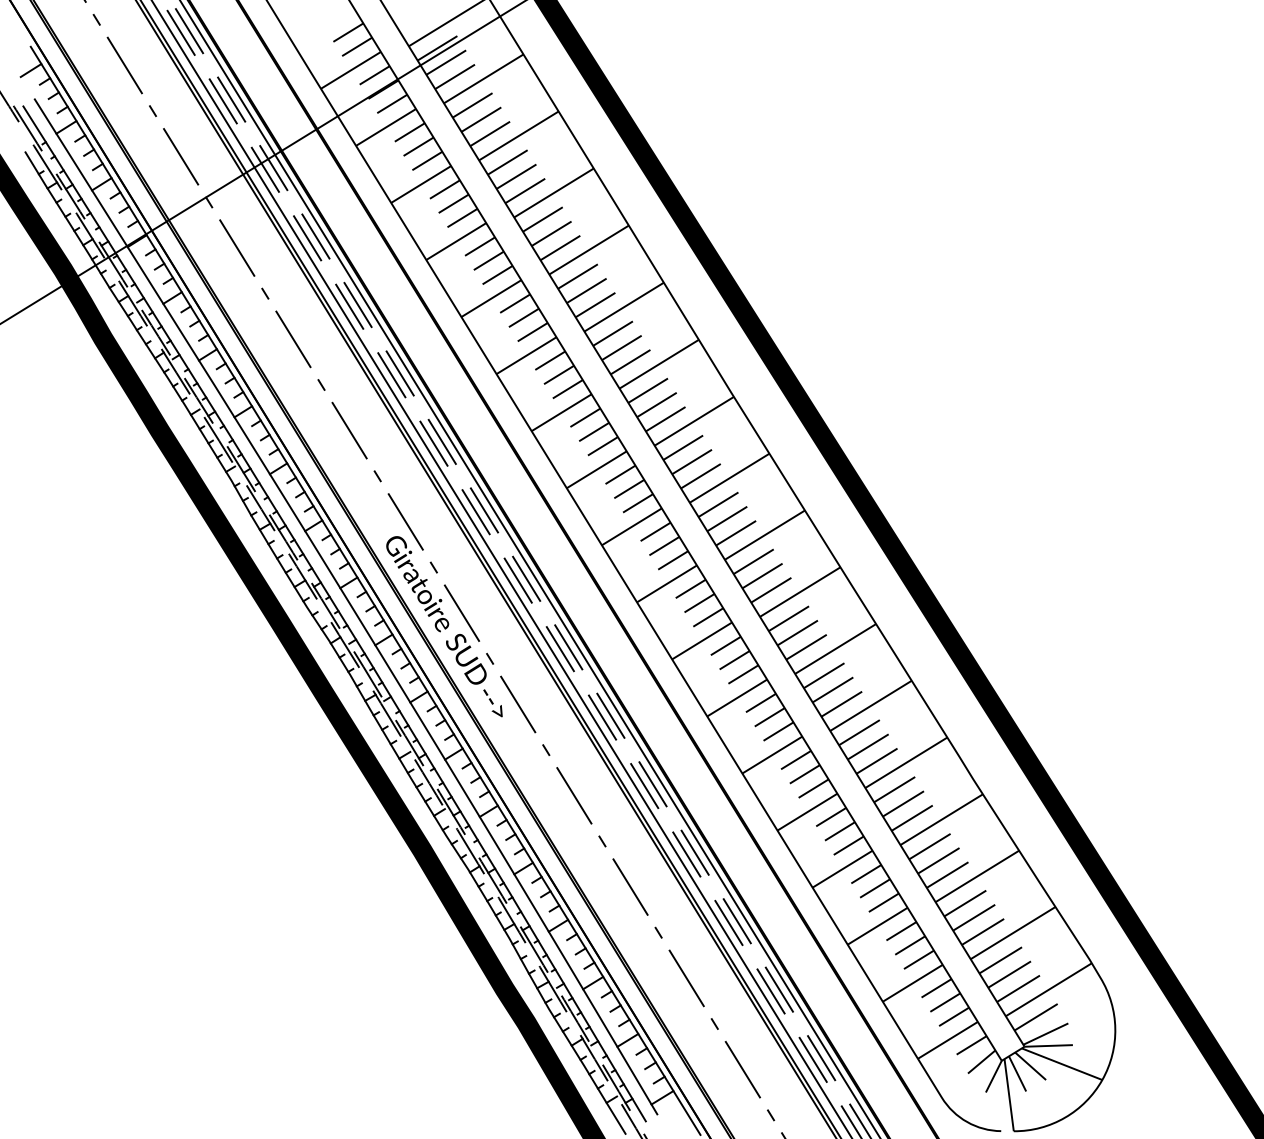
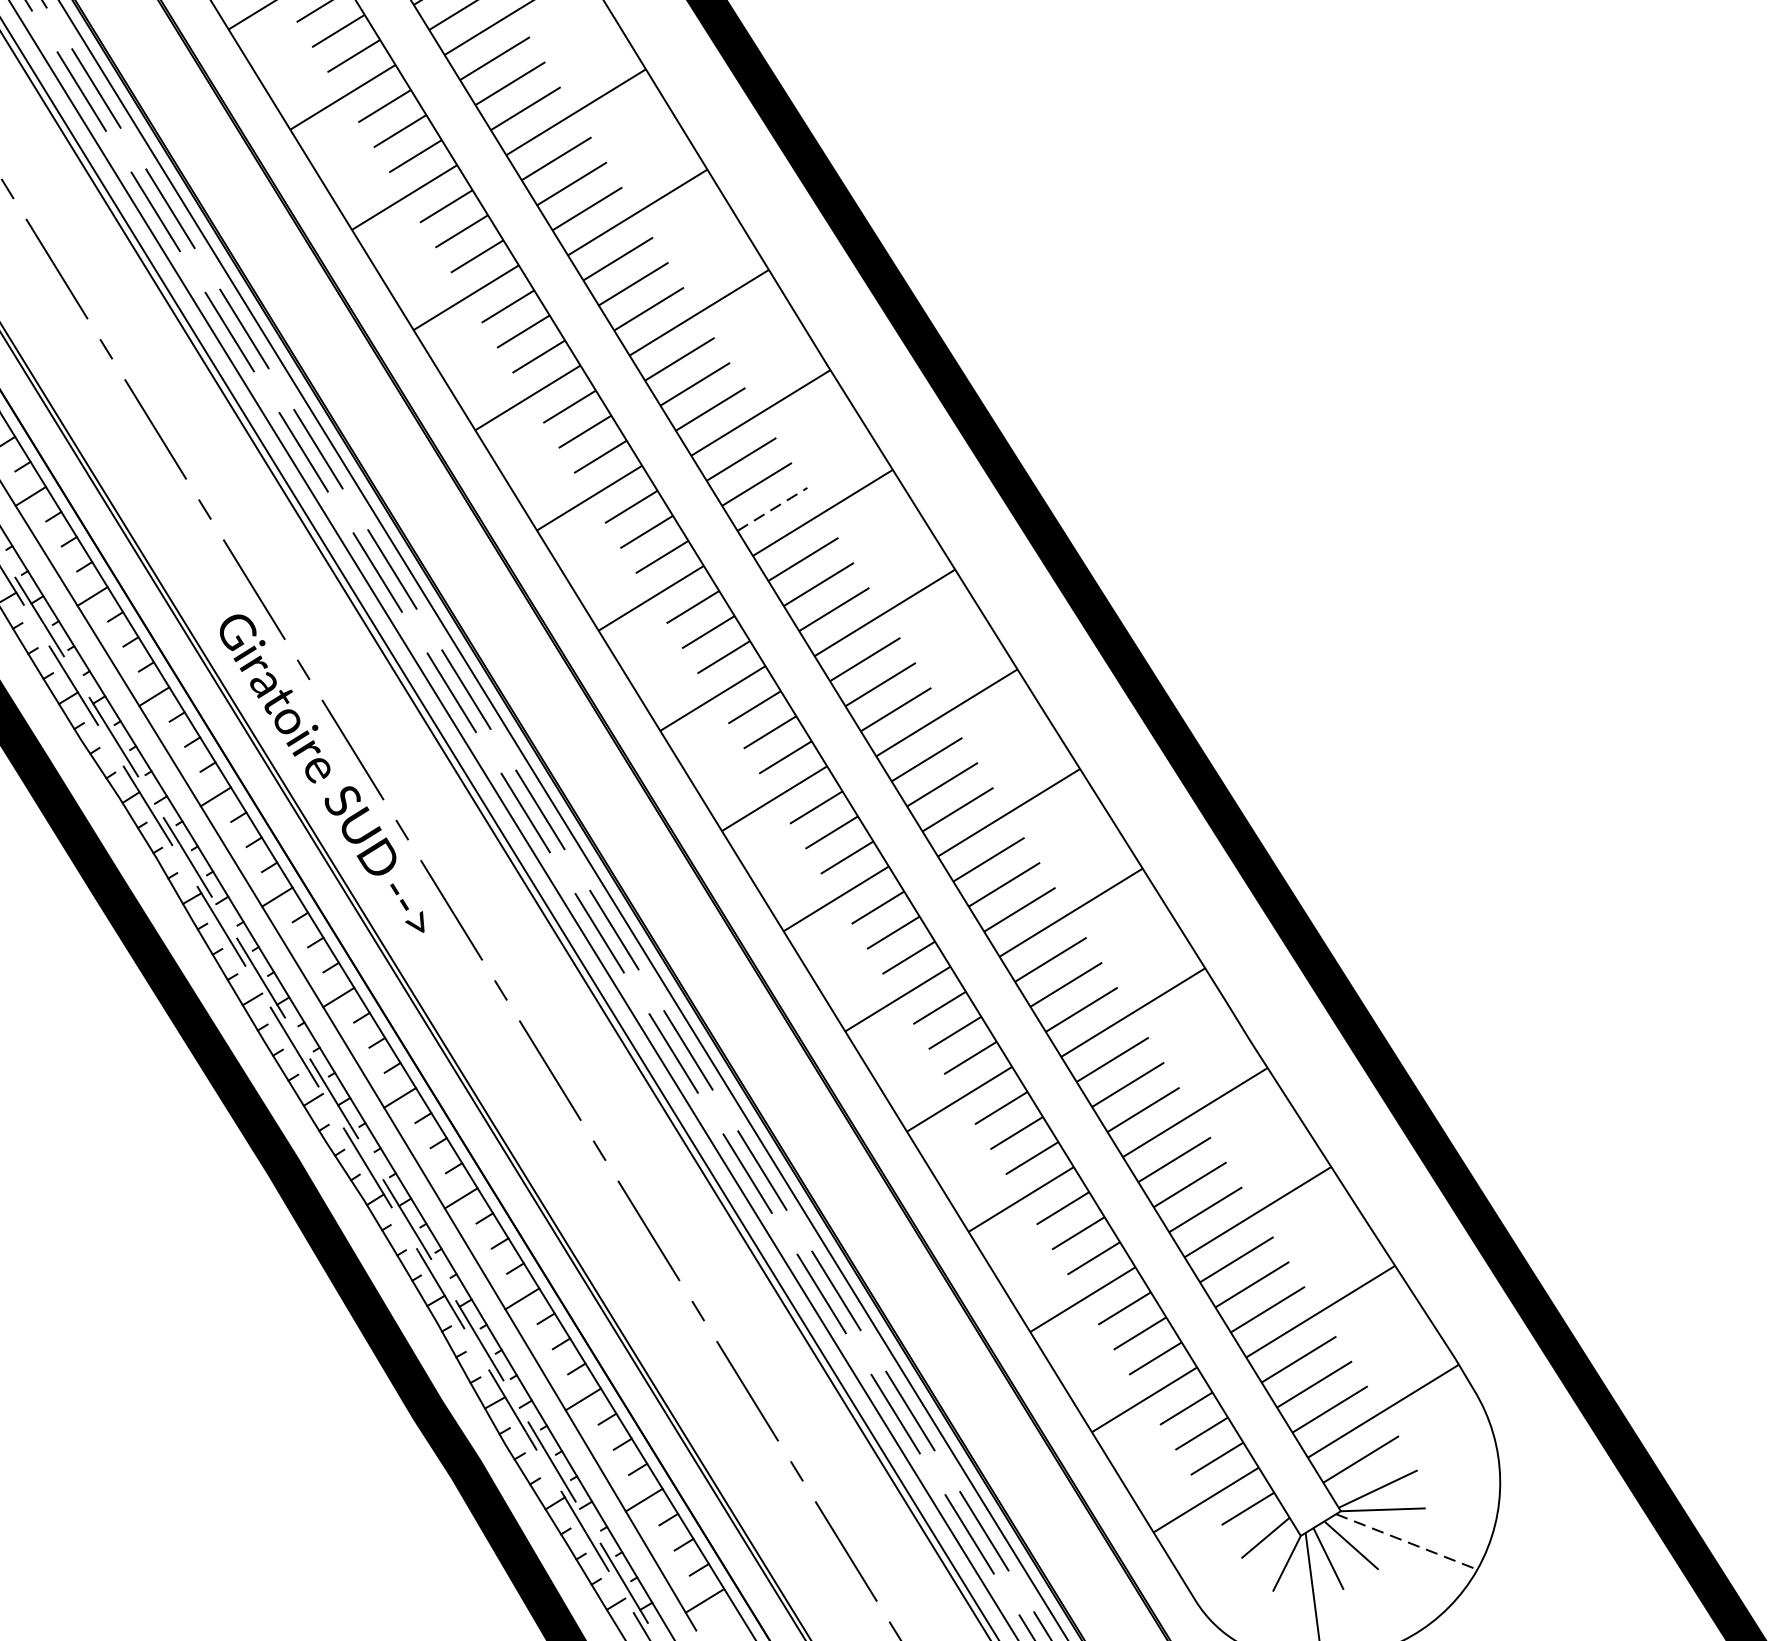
line: (701, 475) -> (773, 508), solid -> dashed
line: (1062, 1064) -> (1407, 1542), solid -> dashed

